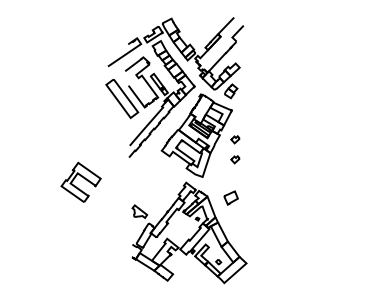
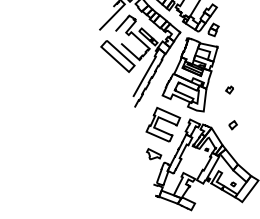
part: (235, 139) -> (226, 72), removed
part: (80, 181) -> (162, 124), moved
part: (231, 198) -> (233, 125), size x0.62

